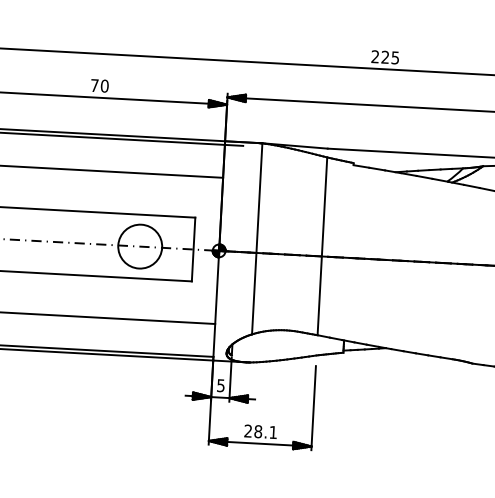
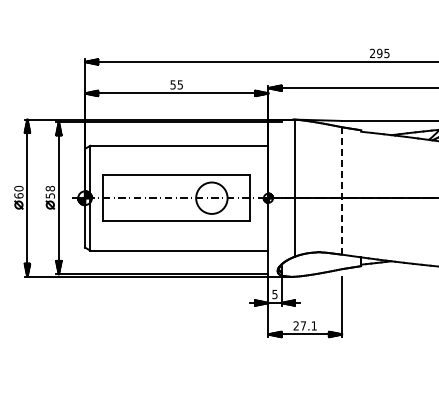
text: (385, 57) -> (379, 53), 225 -> 295
text: (99, 85) -> (176, 84), 70 -> 55
line: (323, 245) -> (342, 190), solid -> dashed
text: (258, 431) -> (303, 325), 28.1 -> 27.1

